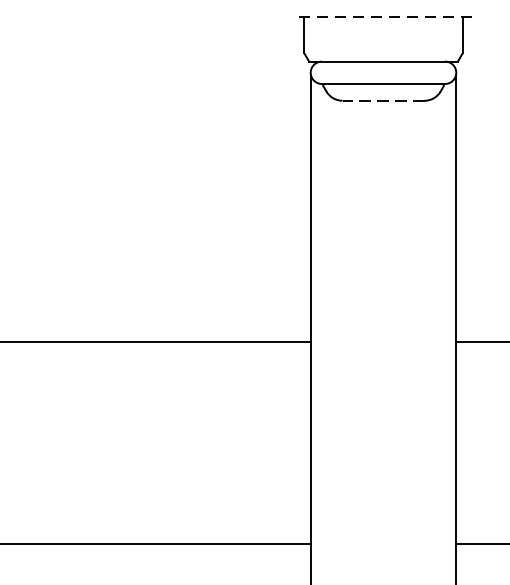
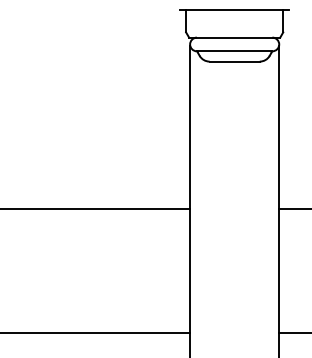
line: (383, 17) -> (234, 10), dashed -> solid
line: (383, 100) -> (234, 61), dashed -> solid

